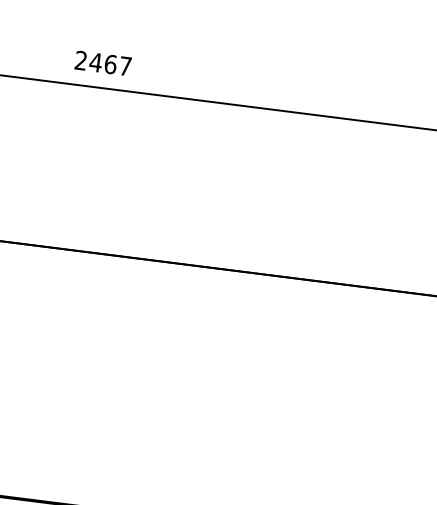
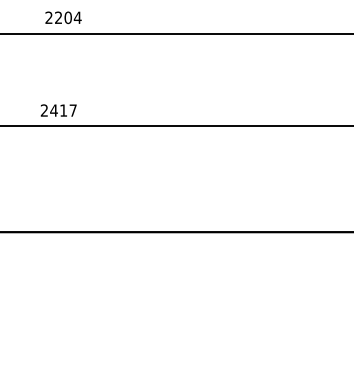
text: (110, 64) -> (63, 110), 2467 -> 2417

